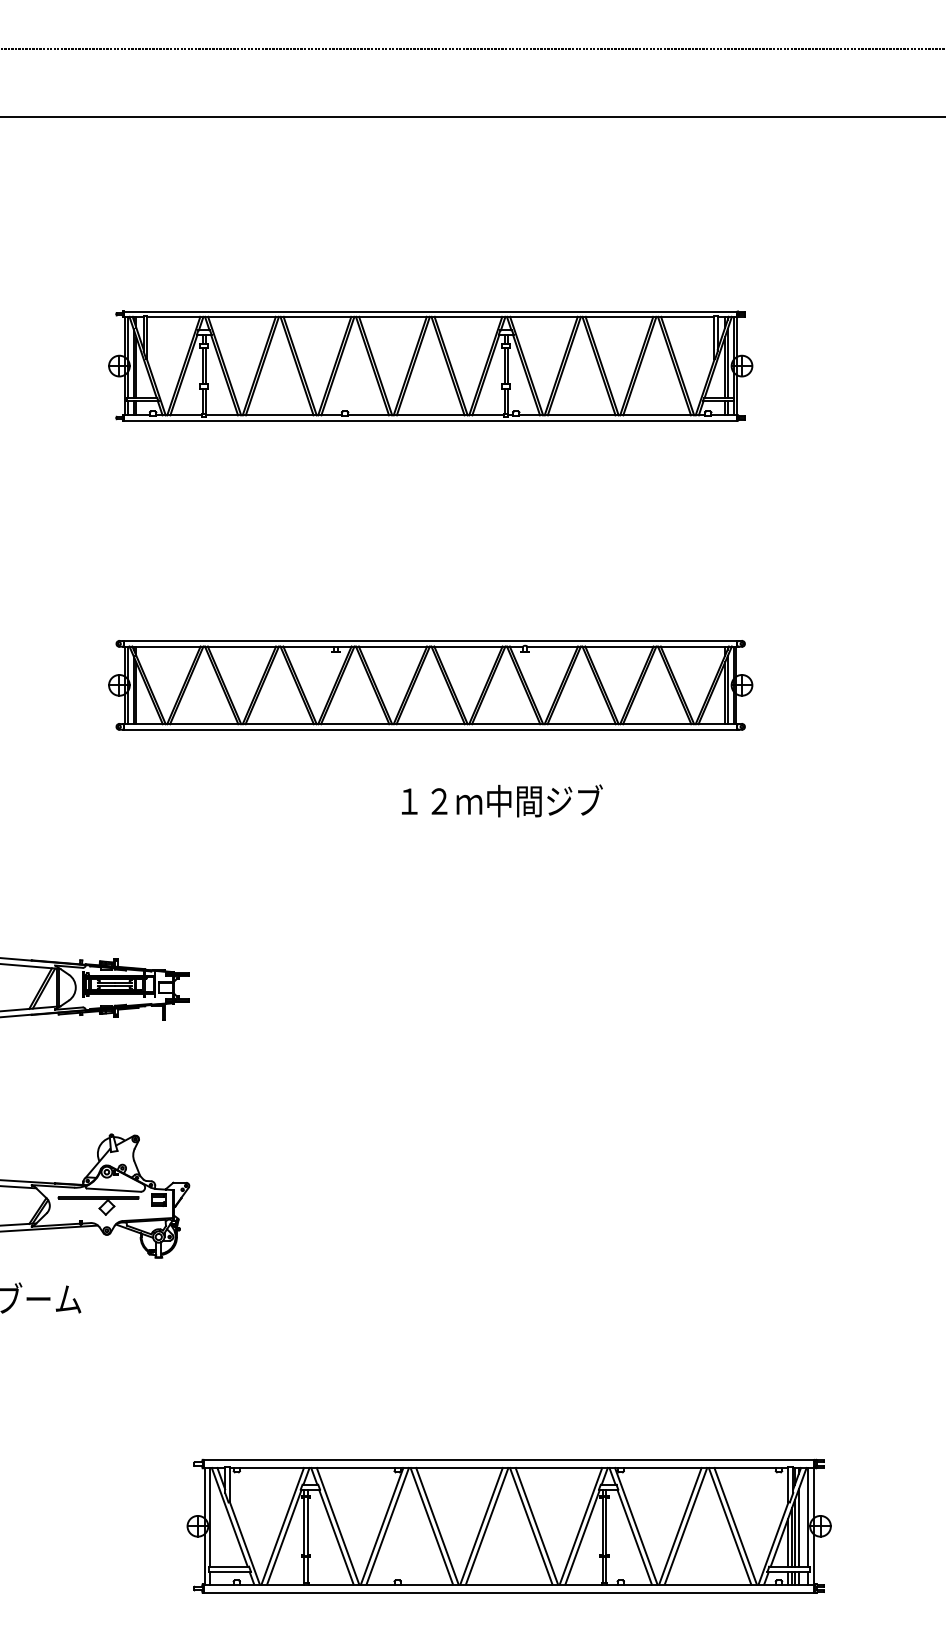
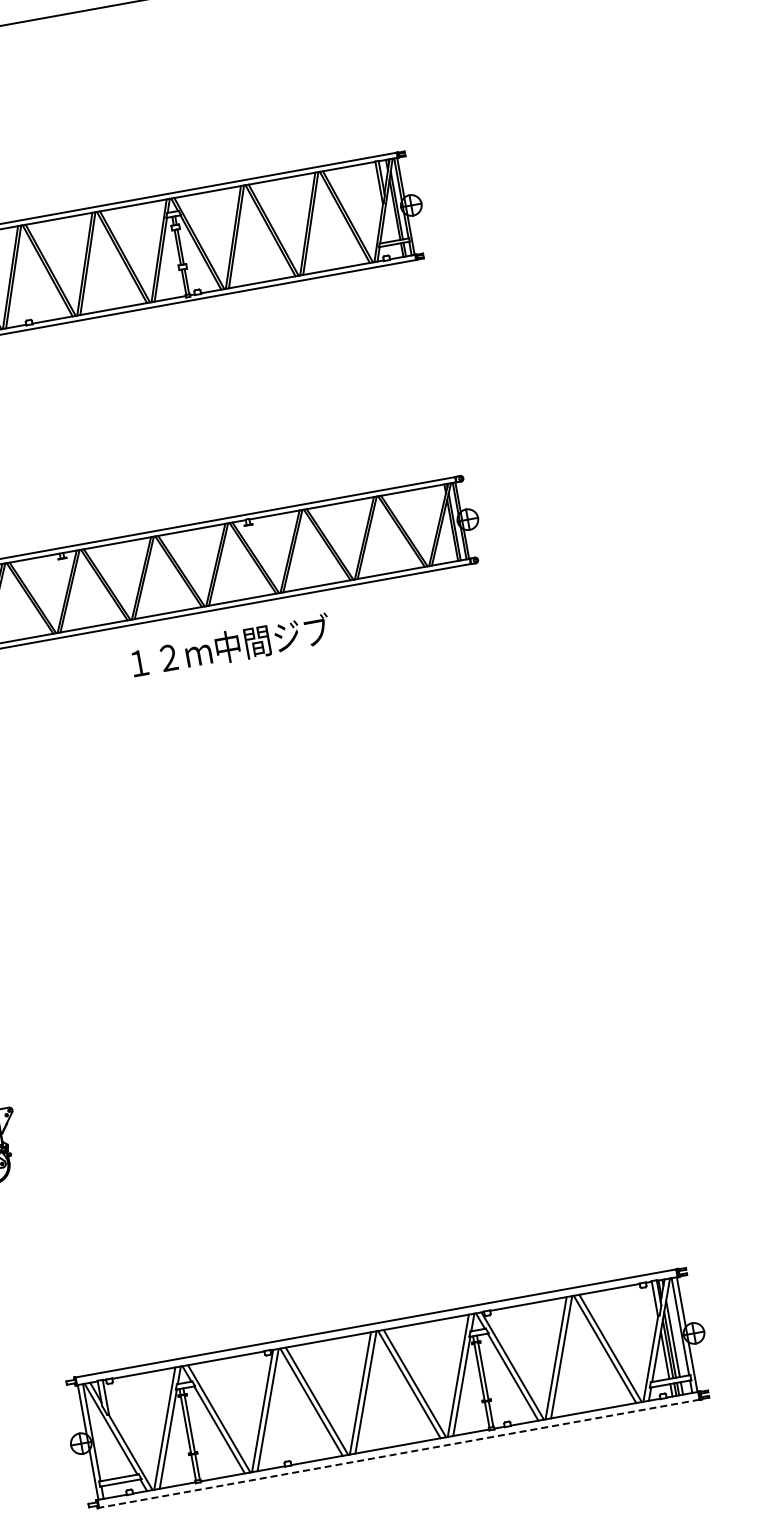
text: (502, 800) -> (230, 645), moved
line: (508, 1592) -> (398, 1453), solid -> dashed

